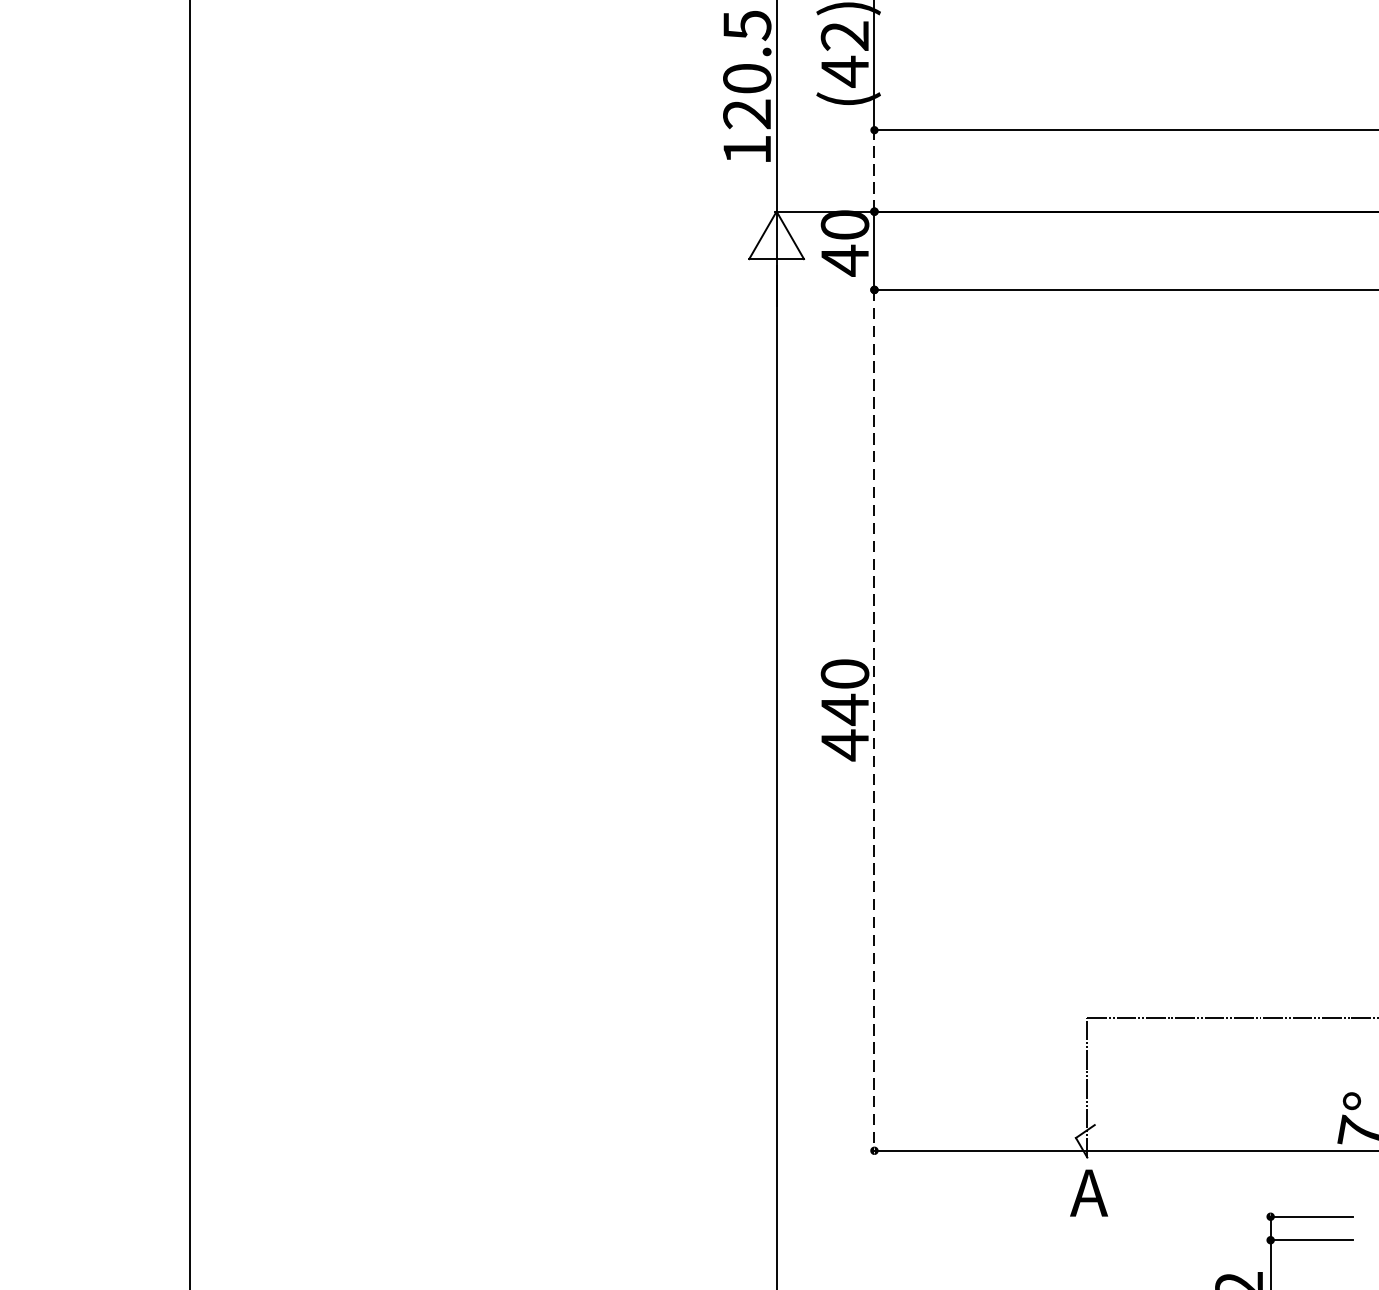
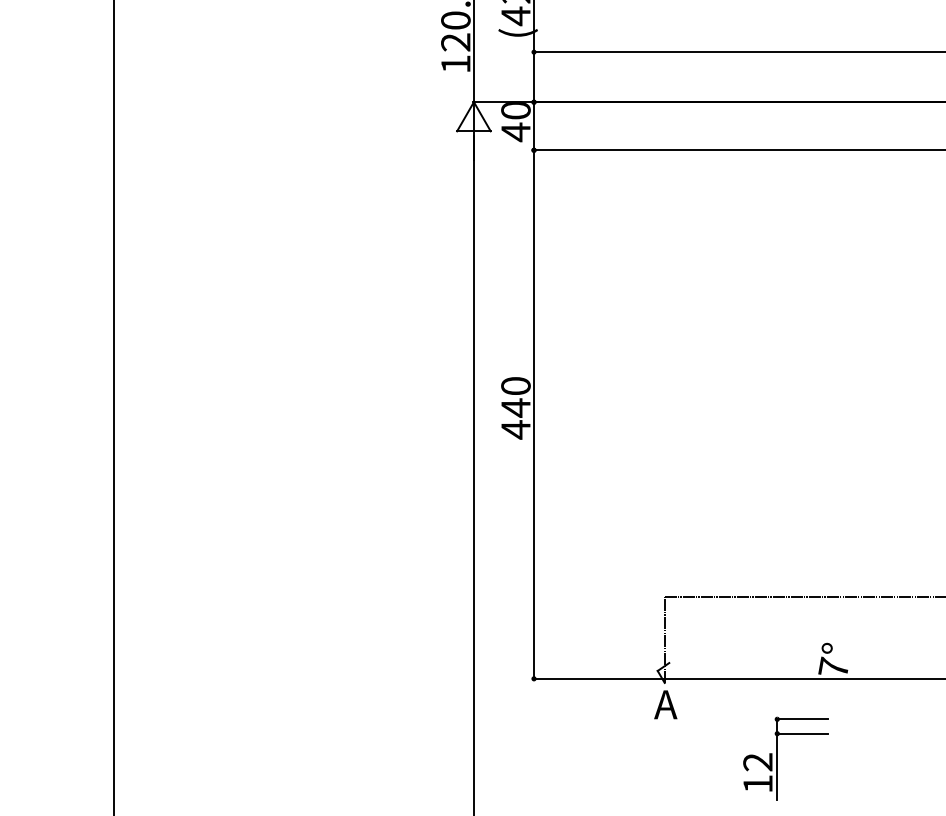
line: (875, 171) -> (534, 77), dashed -> solid
line: (875, 720) -> (534, 414), dashed -> solid

